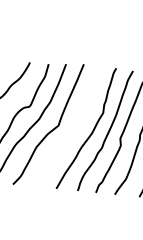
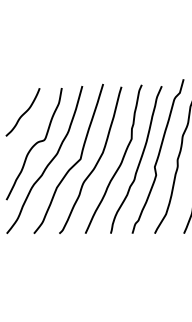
curve: (71, 129) -> (96, 162), added

